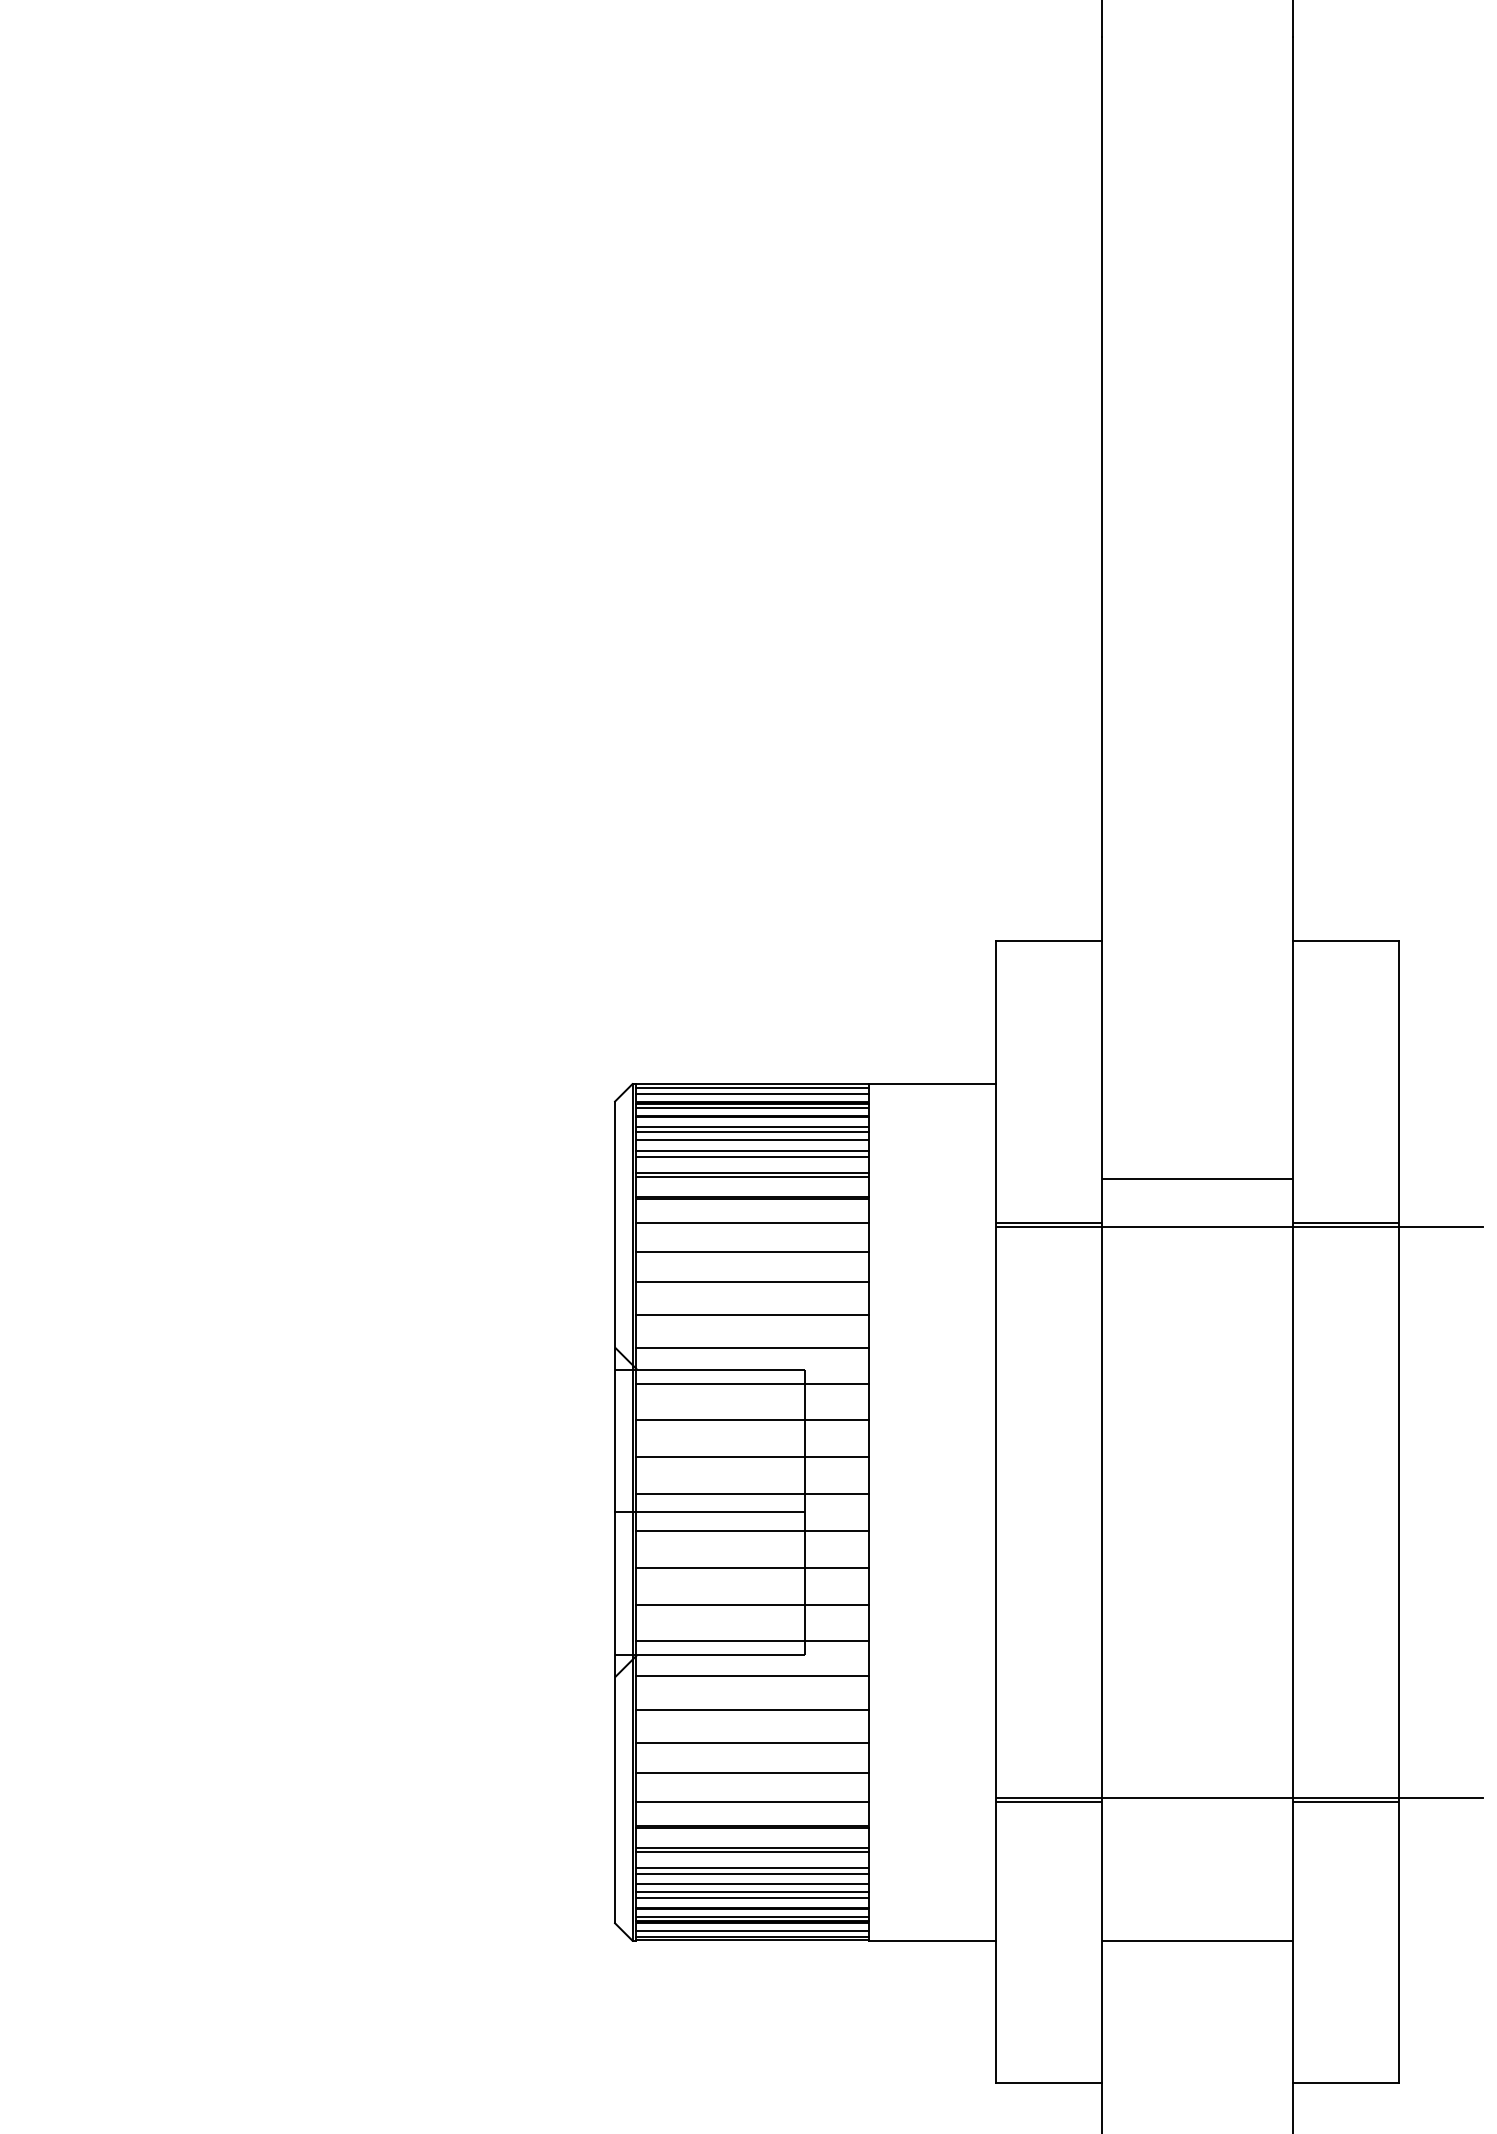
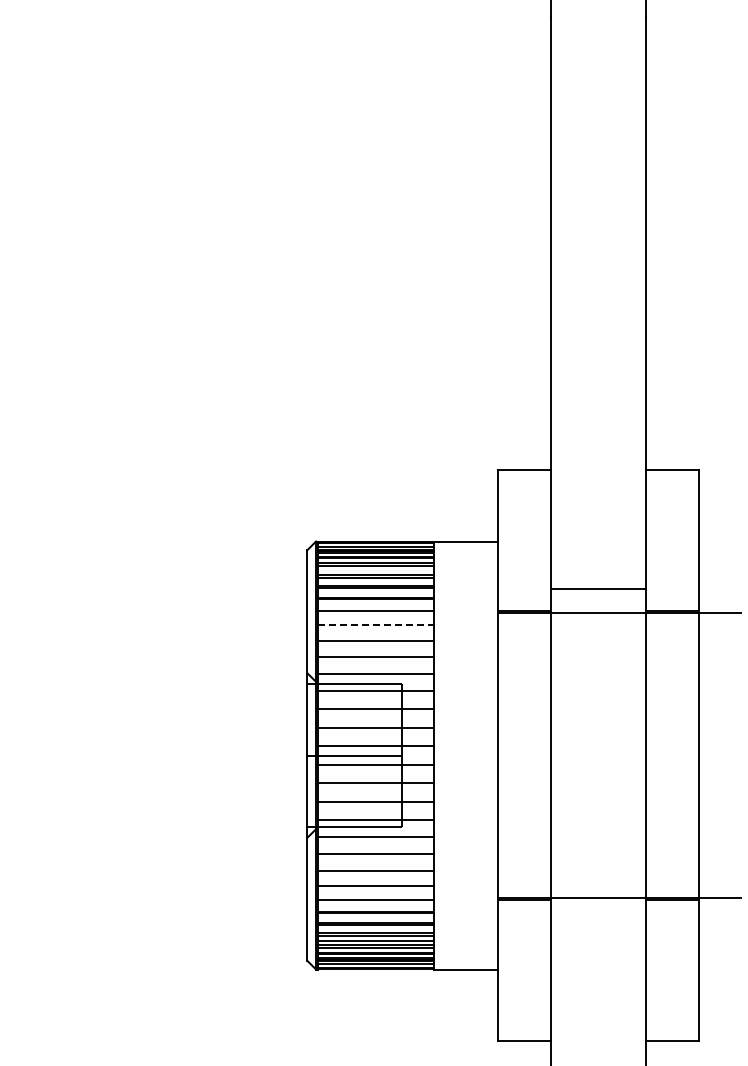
line: (751, 1140) -> (375, 569), removed
line: (753, 1252) -> (376, 625), solid -> dashed
line: (1195, 1940) -> (597, 969), removed

